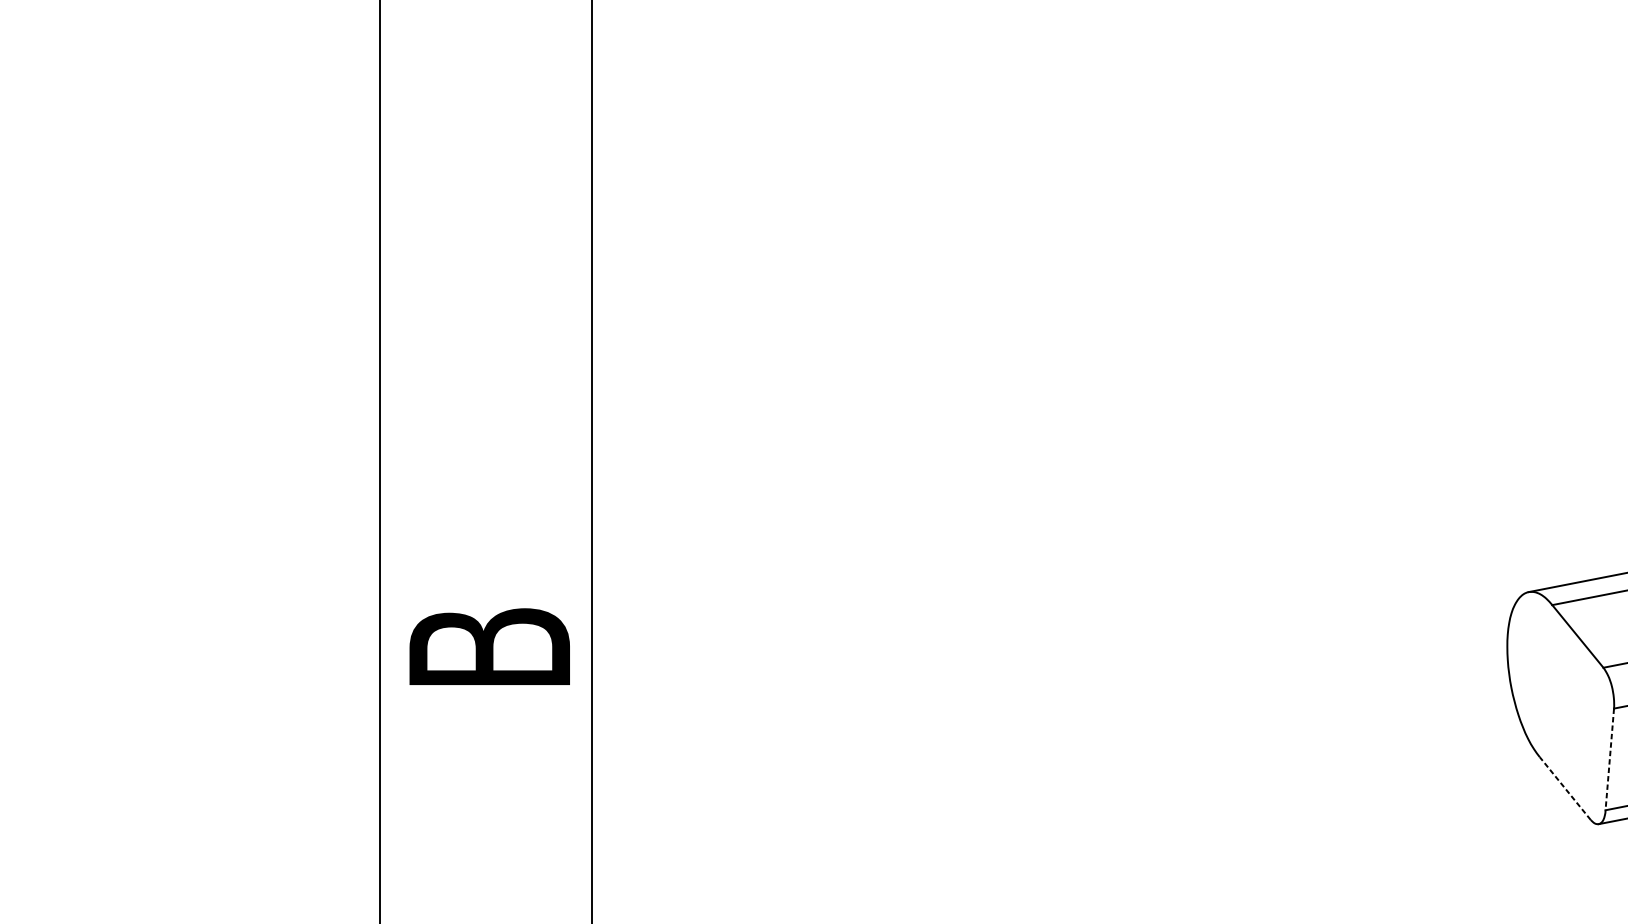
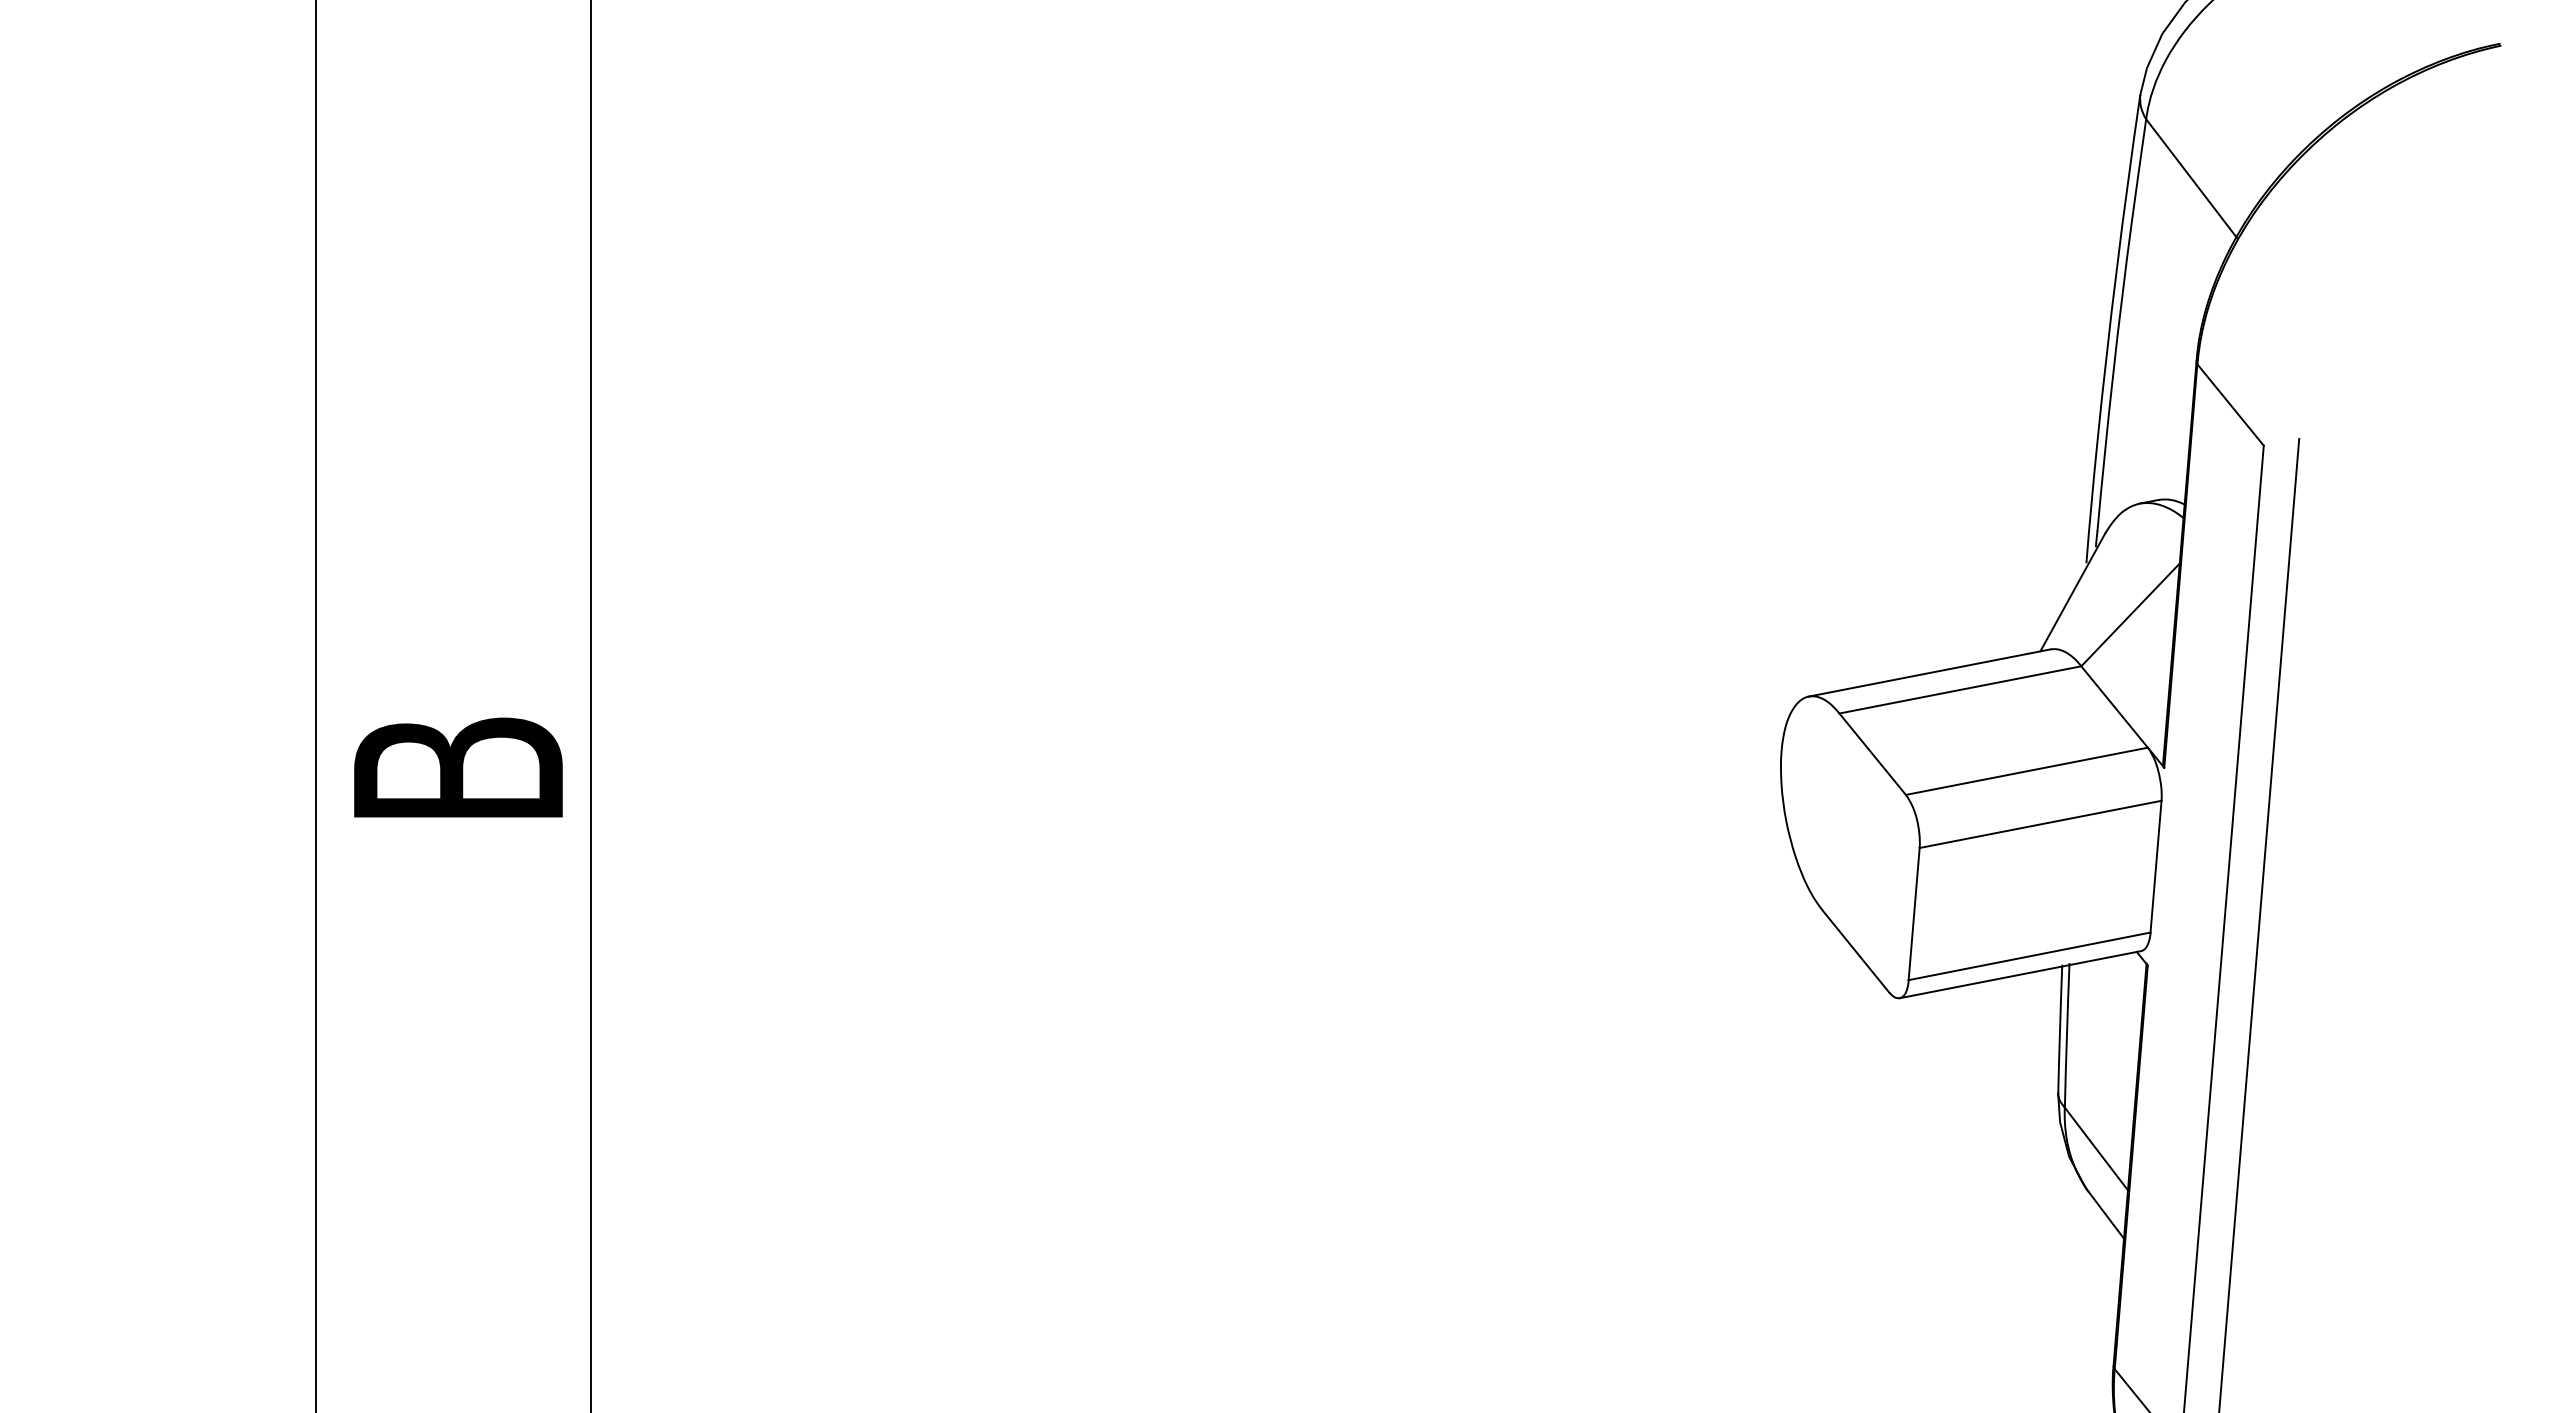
line: (1610, 759) -> (1914, 914), dashed -> solid
line: (1565, 788) -> (1856, 951), dashed -> solid

